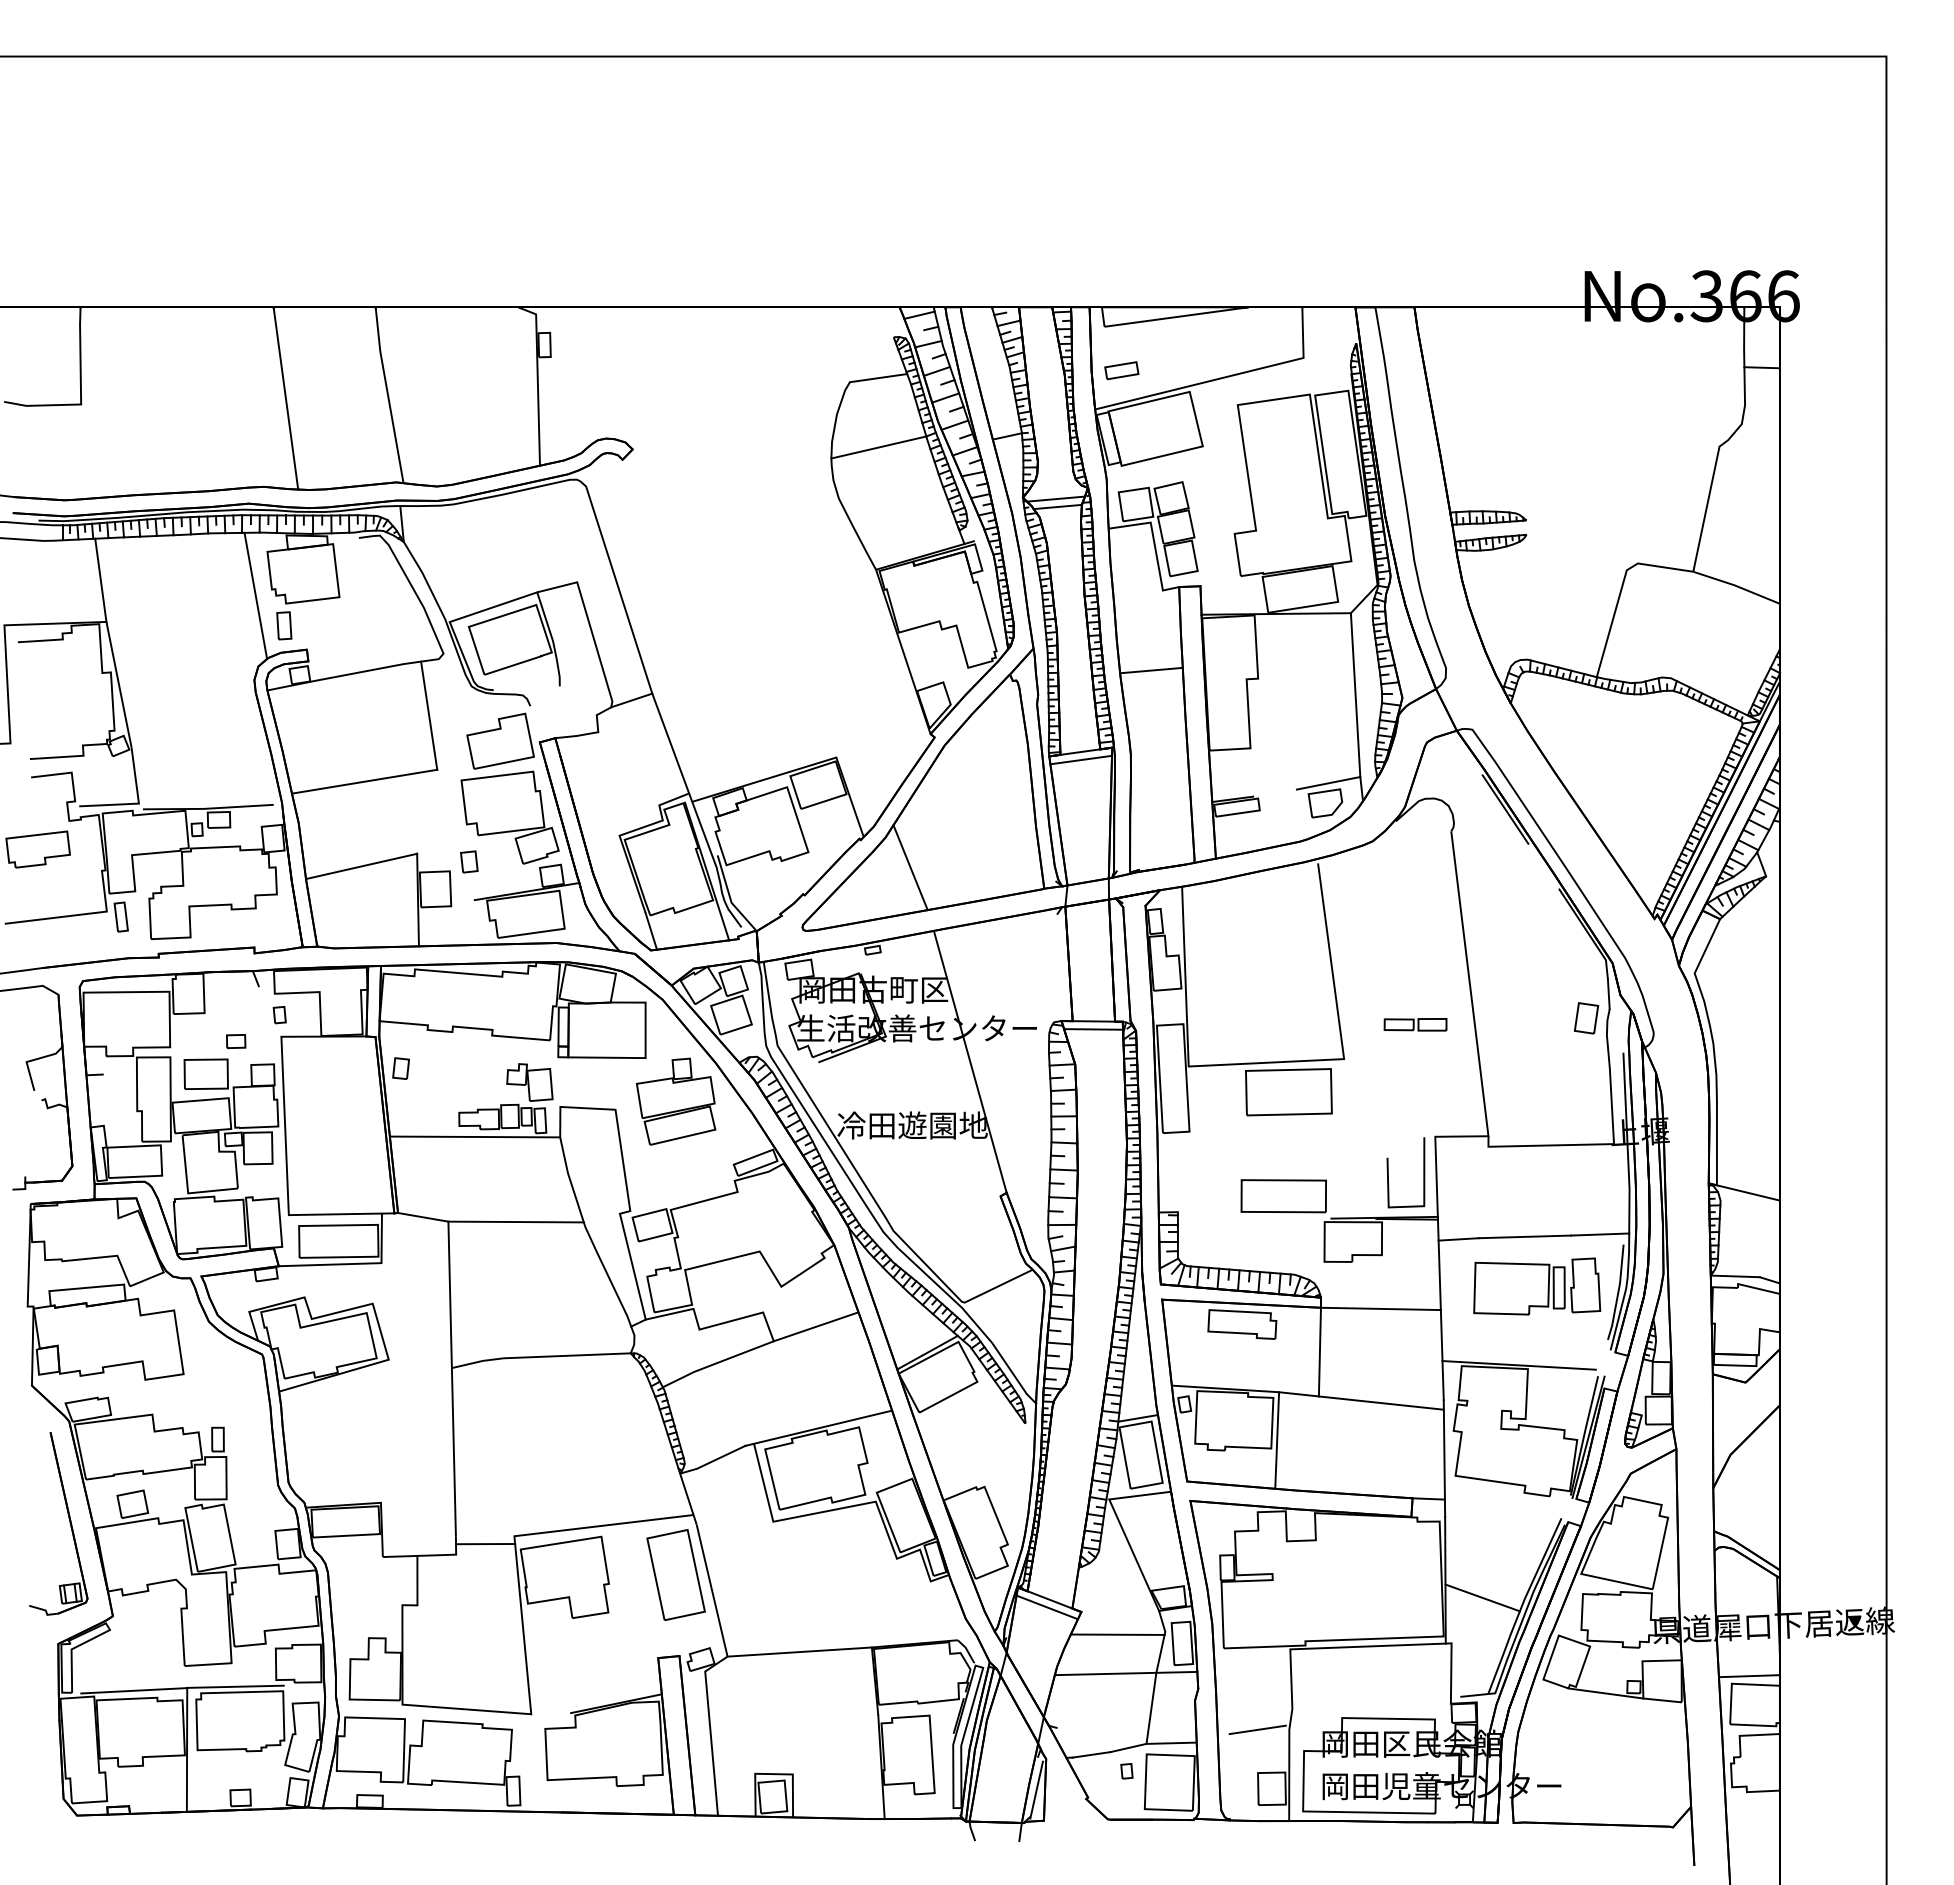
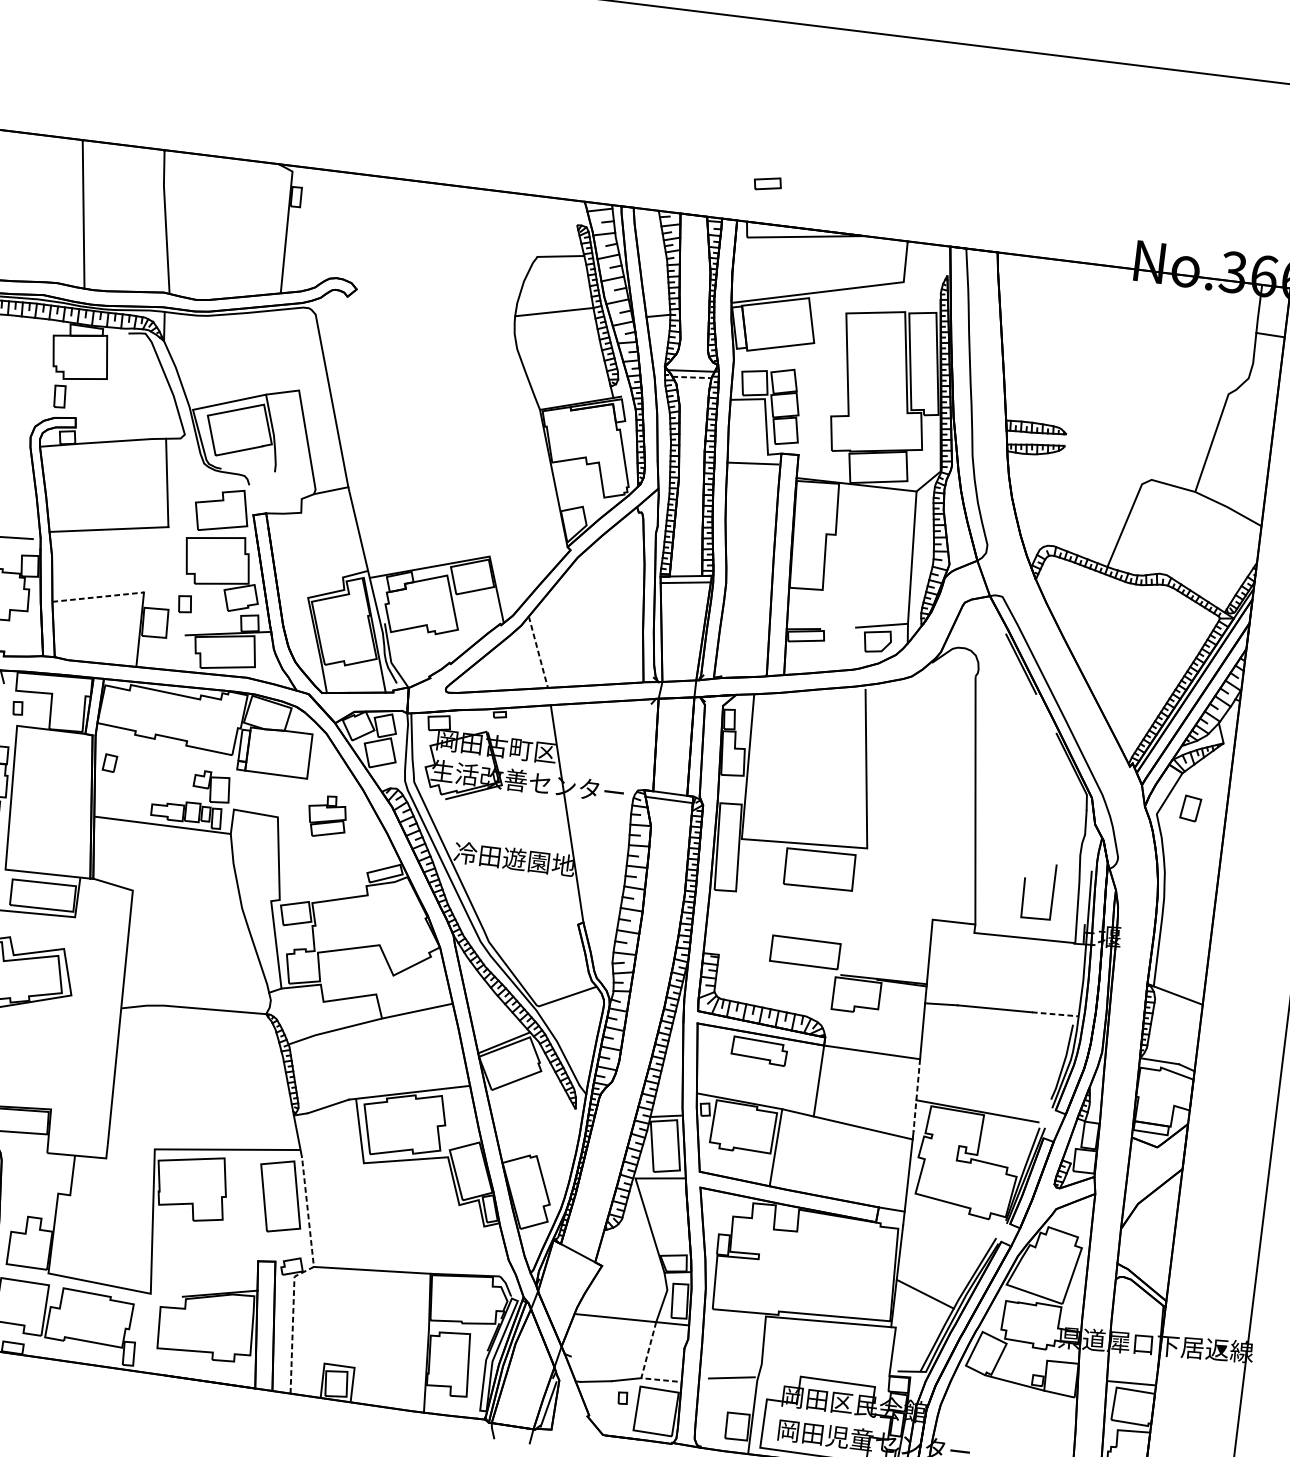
part: (1121, 370) -> (767, 183), moved
line: (1058, 506) -> (692, 377), solid -> dashed
line: (255, 595) -> (39, 369), removed
line: (1151, 670) -> (752, 463), moved
line: (361, 866) -> (98, 597), solid -> dashed
line: (910, 867) -> (538, 652), solid -> dashed
part: (1586, 1018) -> (1190, 808), moved
part: (1415, 1024) -> (927, 827), removed
part: (675, 1101) -> (326, 816), size x0.6
line: (1388, 1172) -> (1024, 889), moved
line: (515, 1221) -> (186, 897), removed
line: (1600, 1234) -> (1055, 1014), solid -> dashed
part: (1537, 1286) -> (999, 1049), removed
line: (1442, 1355) -> (916, 1095), solid -> dashed
line: (485, 1544) -> (130, 1153), removed
line: (1046, 1607) -> (574, 1258), removed
line: (1117, 1634) -> (628, 1287), removed
line: (712, 1666) -> (300, 1273), solid -> dashed
line: (1147, 1734) -> (643, 1370), solid -> dashed

